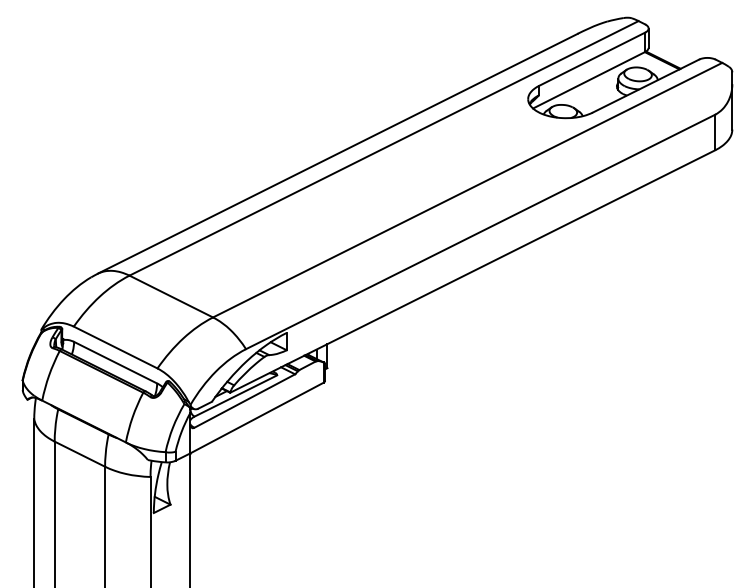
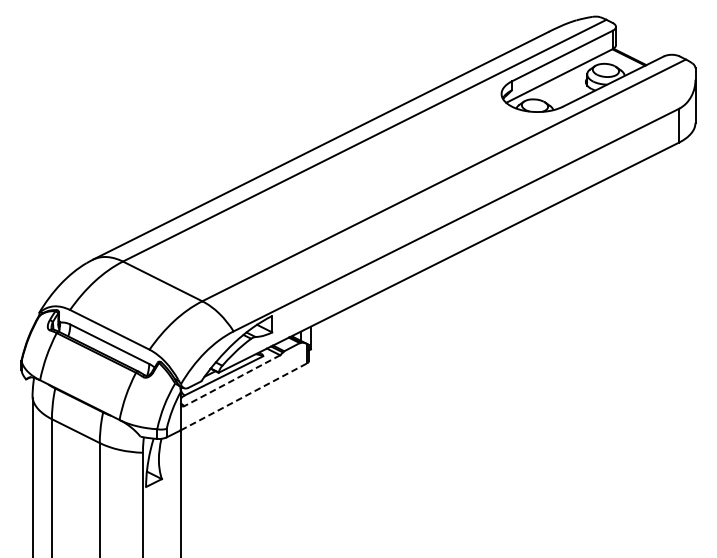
line: (244, 401) -> (232, 381), solid -> dashed
line: (257, 417) -> (244, 396), solid -> dashed

